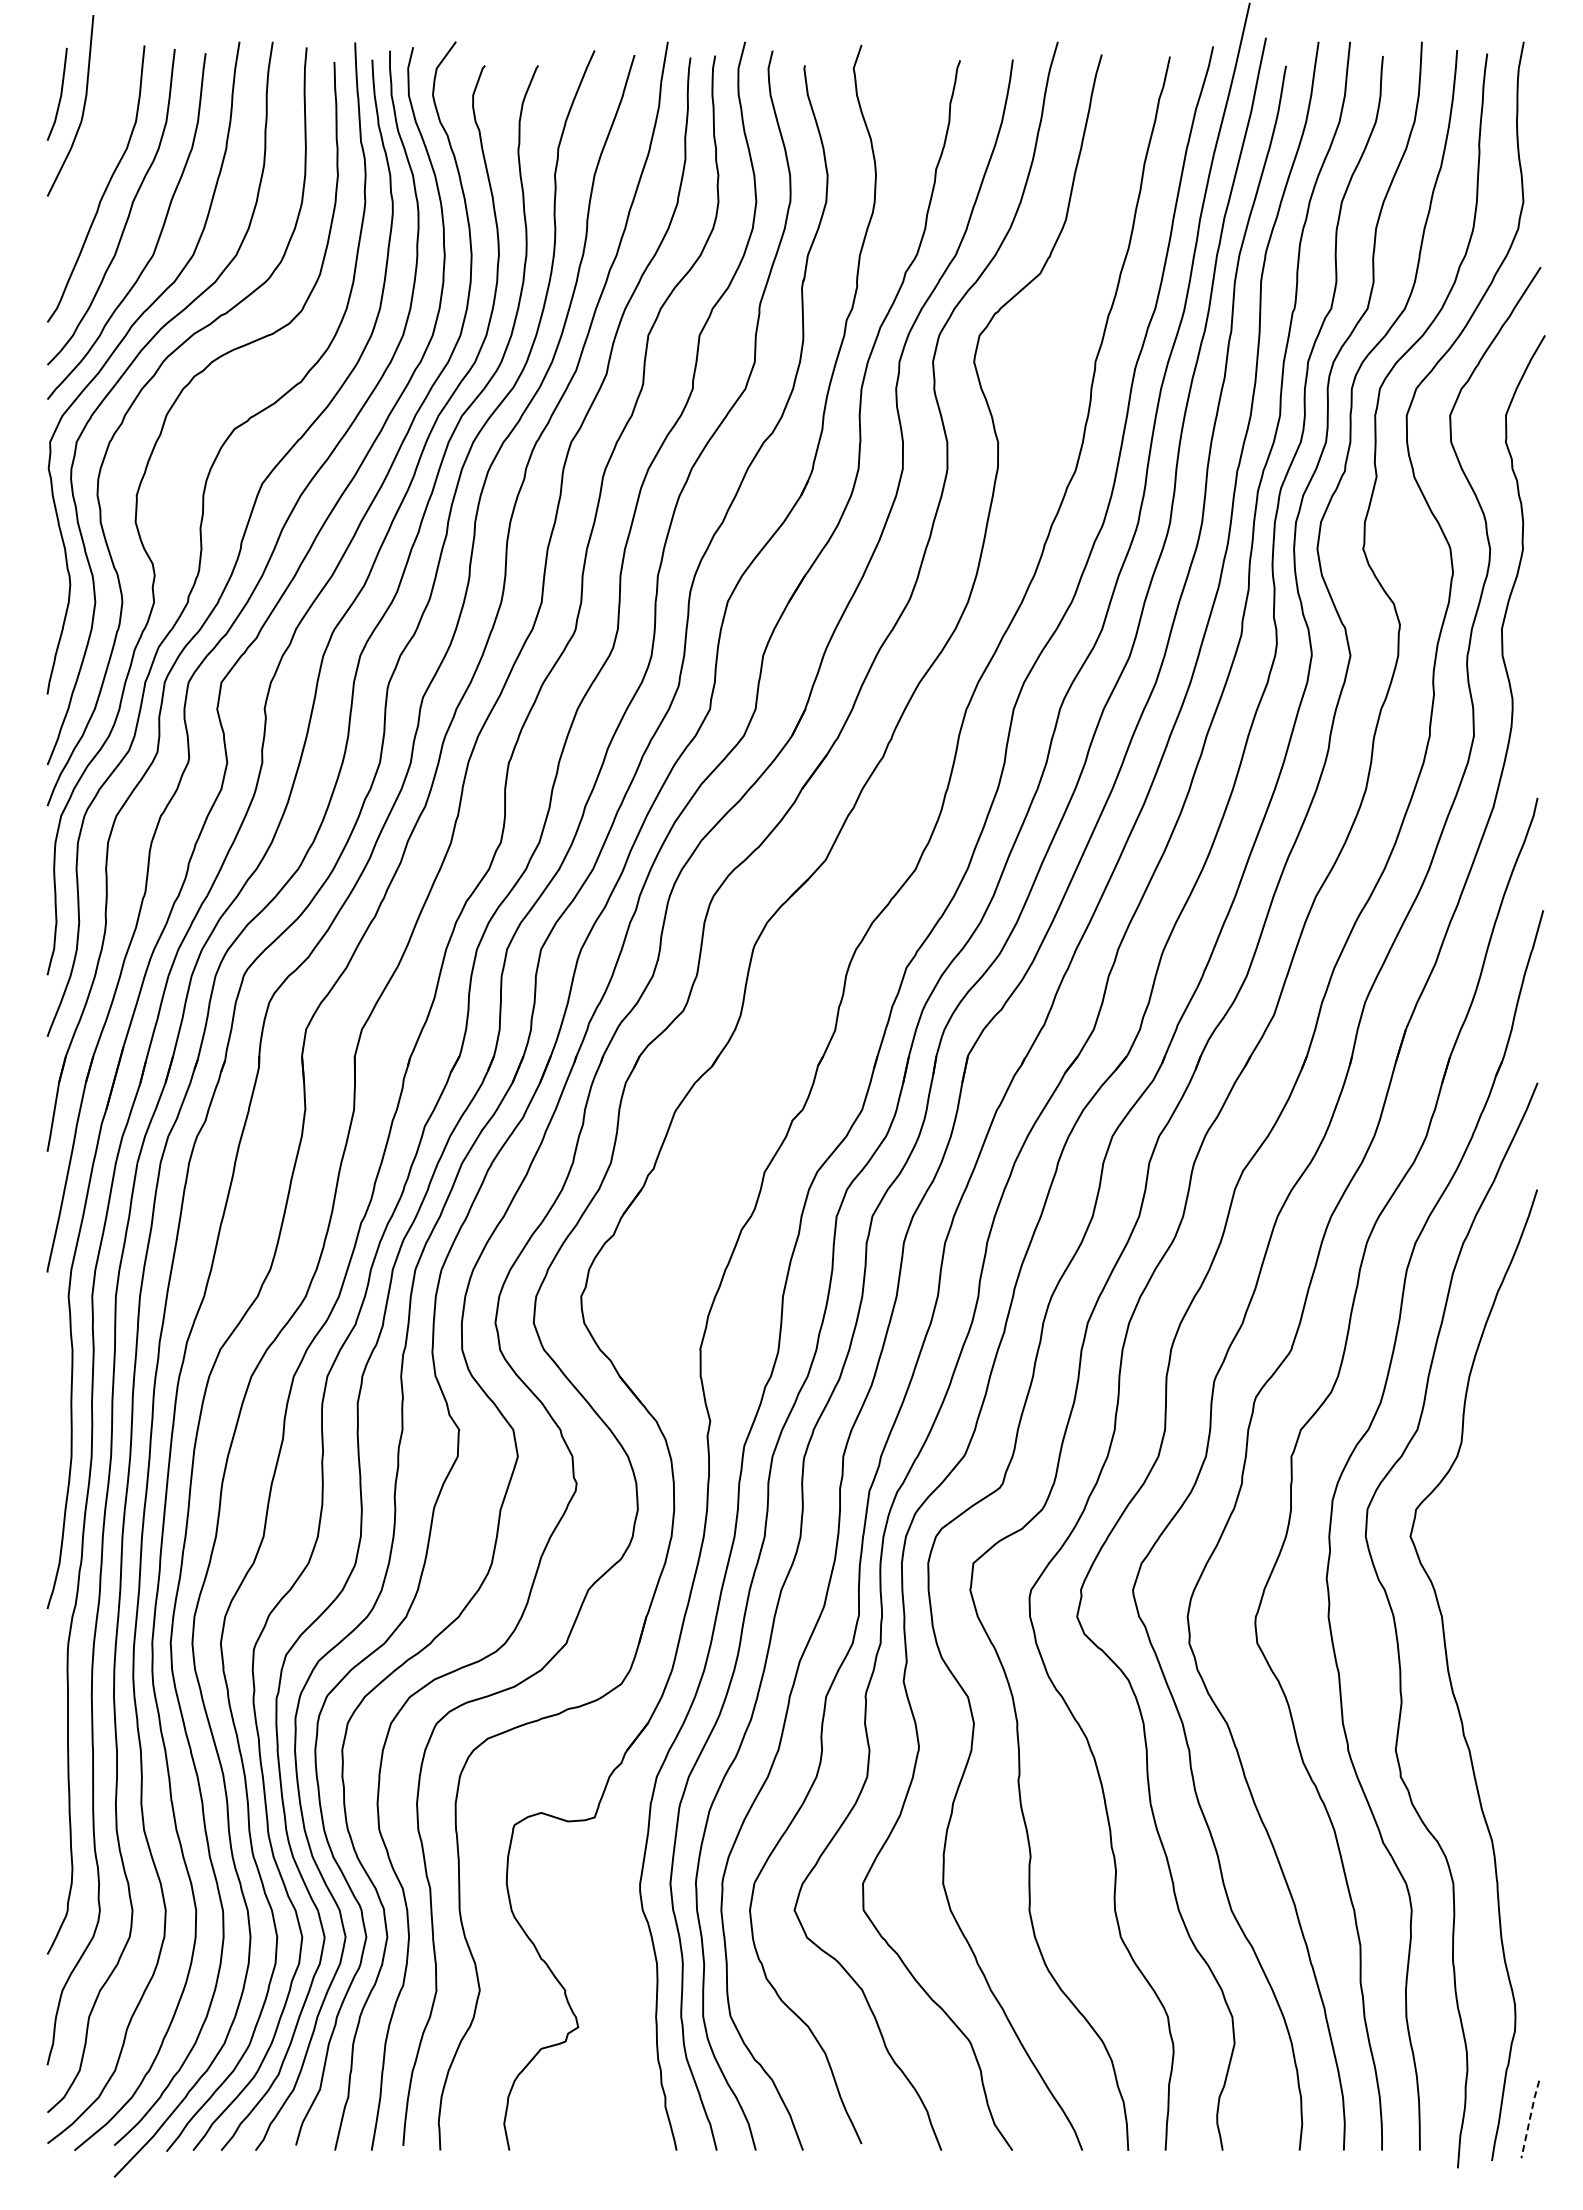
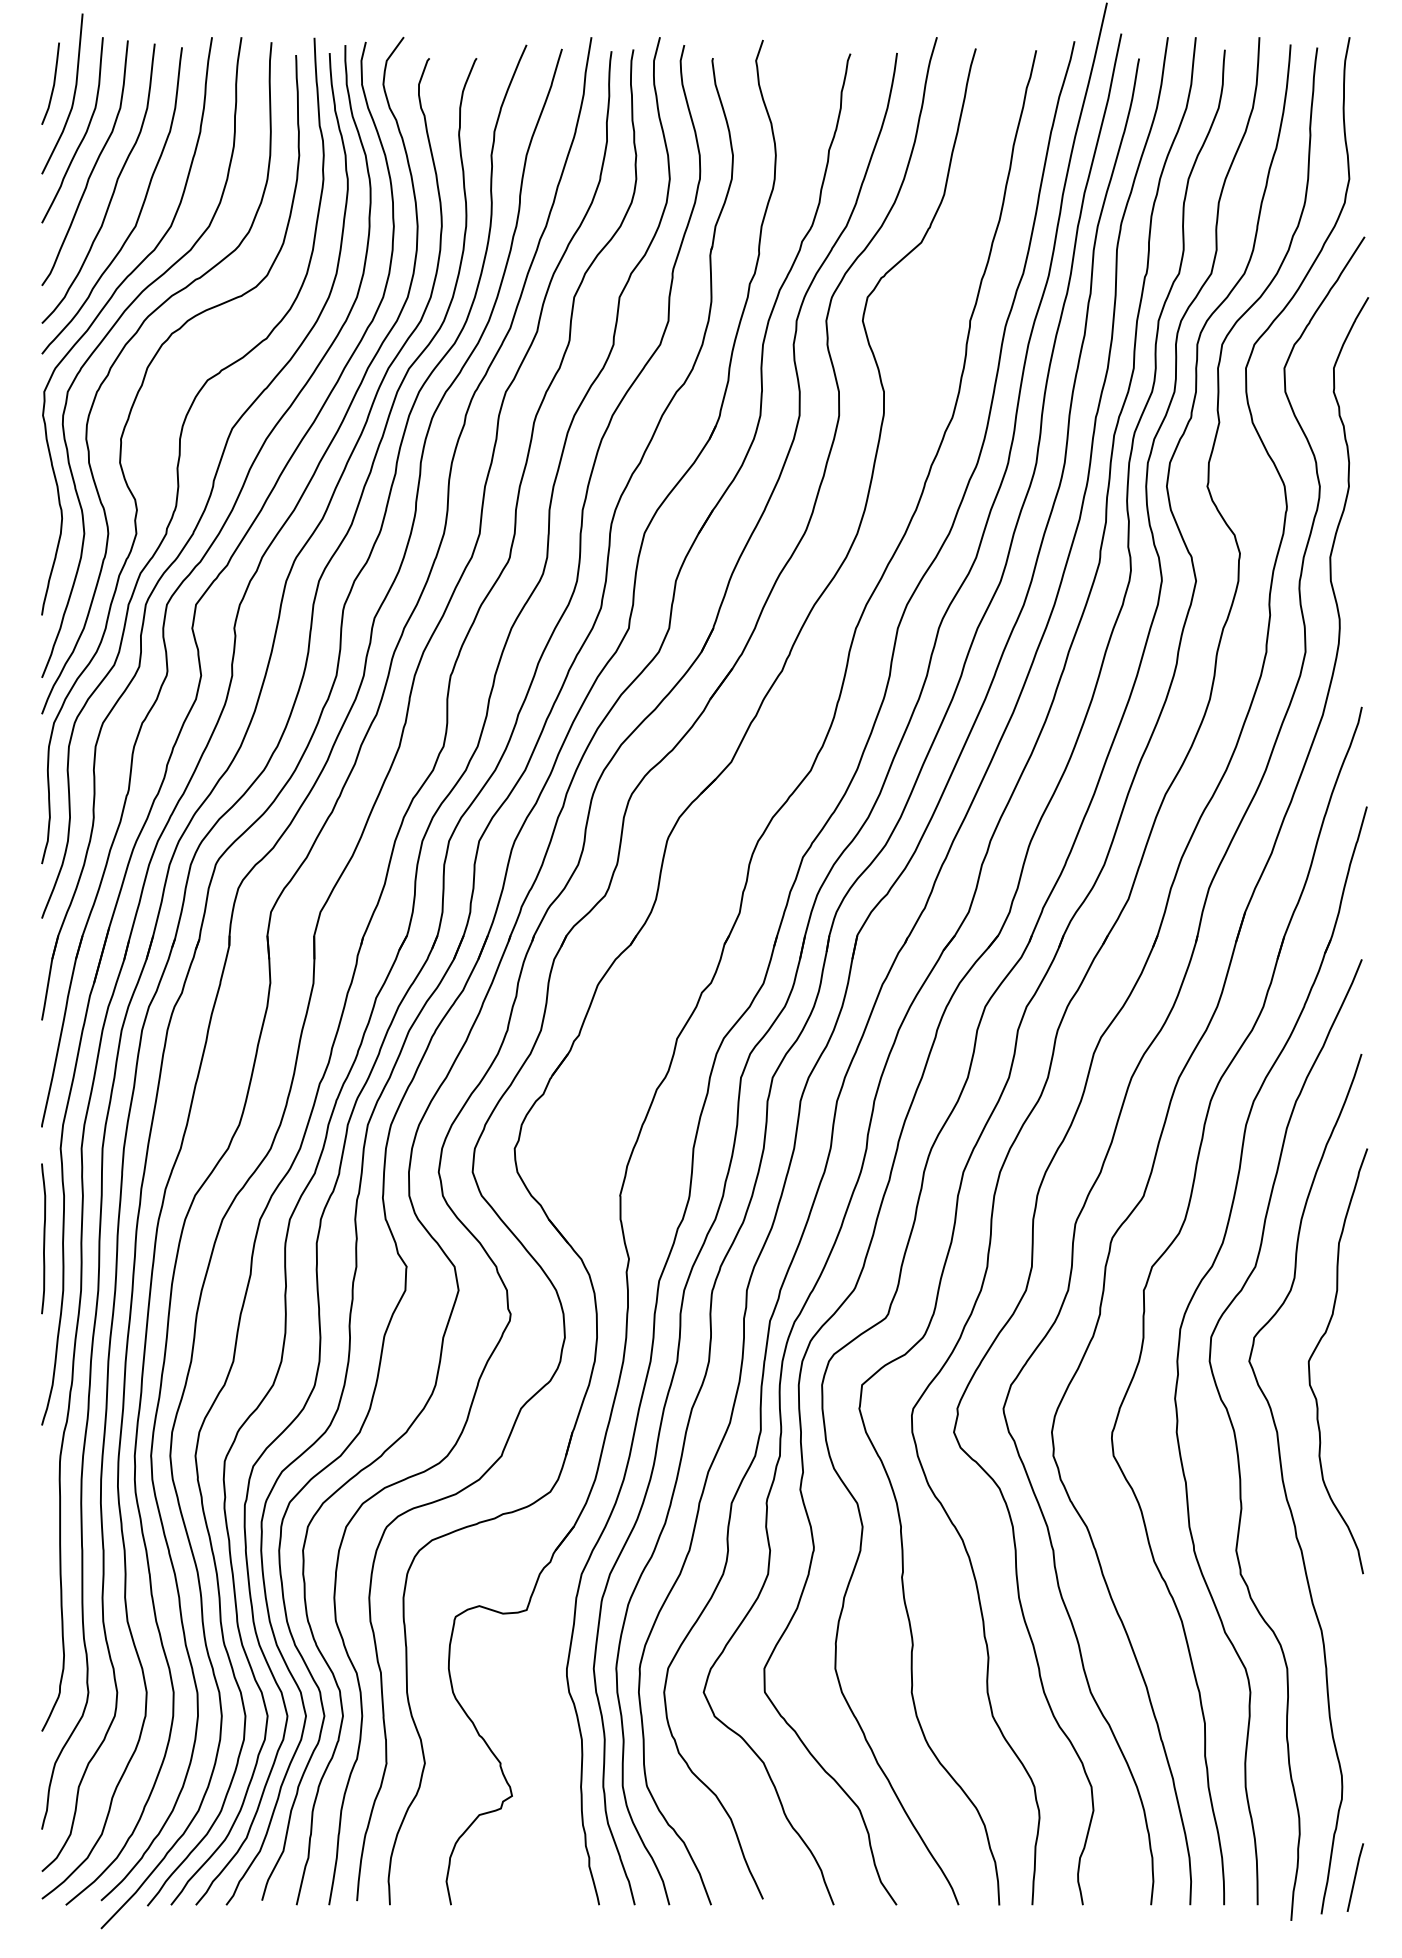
curve: (94, 153) -> (83, 136), added
curve: (49, 1398) -> (43, 1238), added
curve: (1485, 1524) -> (1315, 1350), added
line: (1530, 2118) -> (1355, 1876), dashed -> solid

